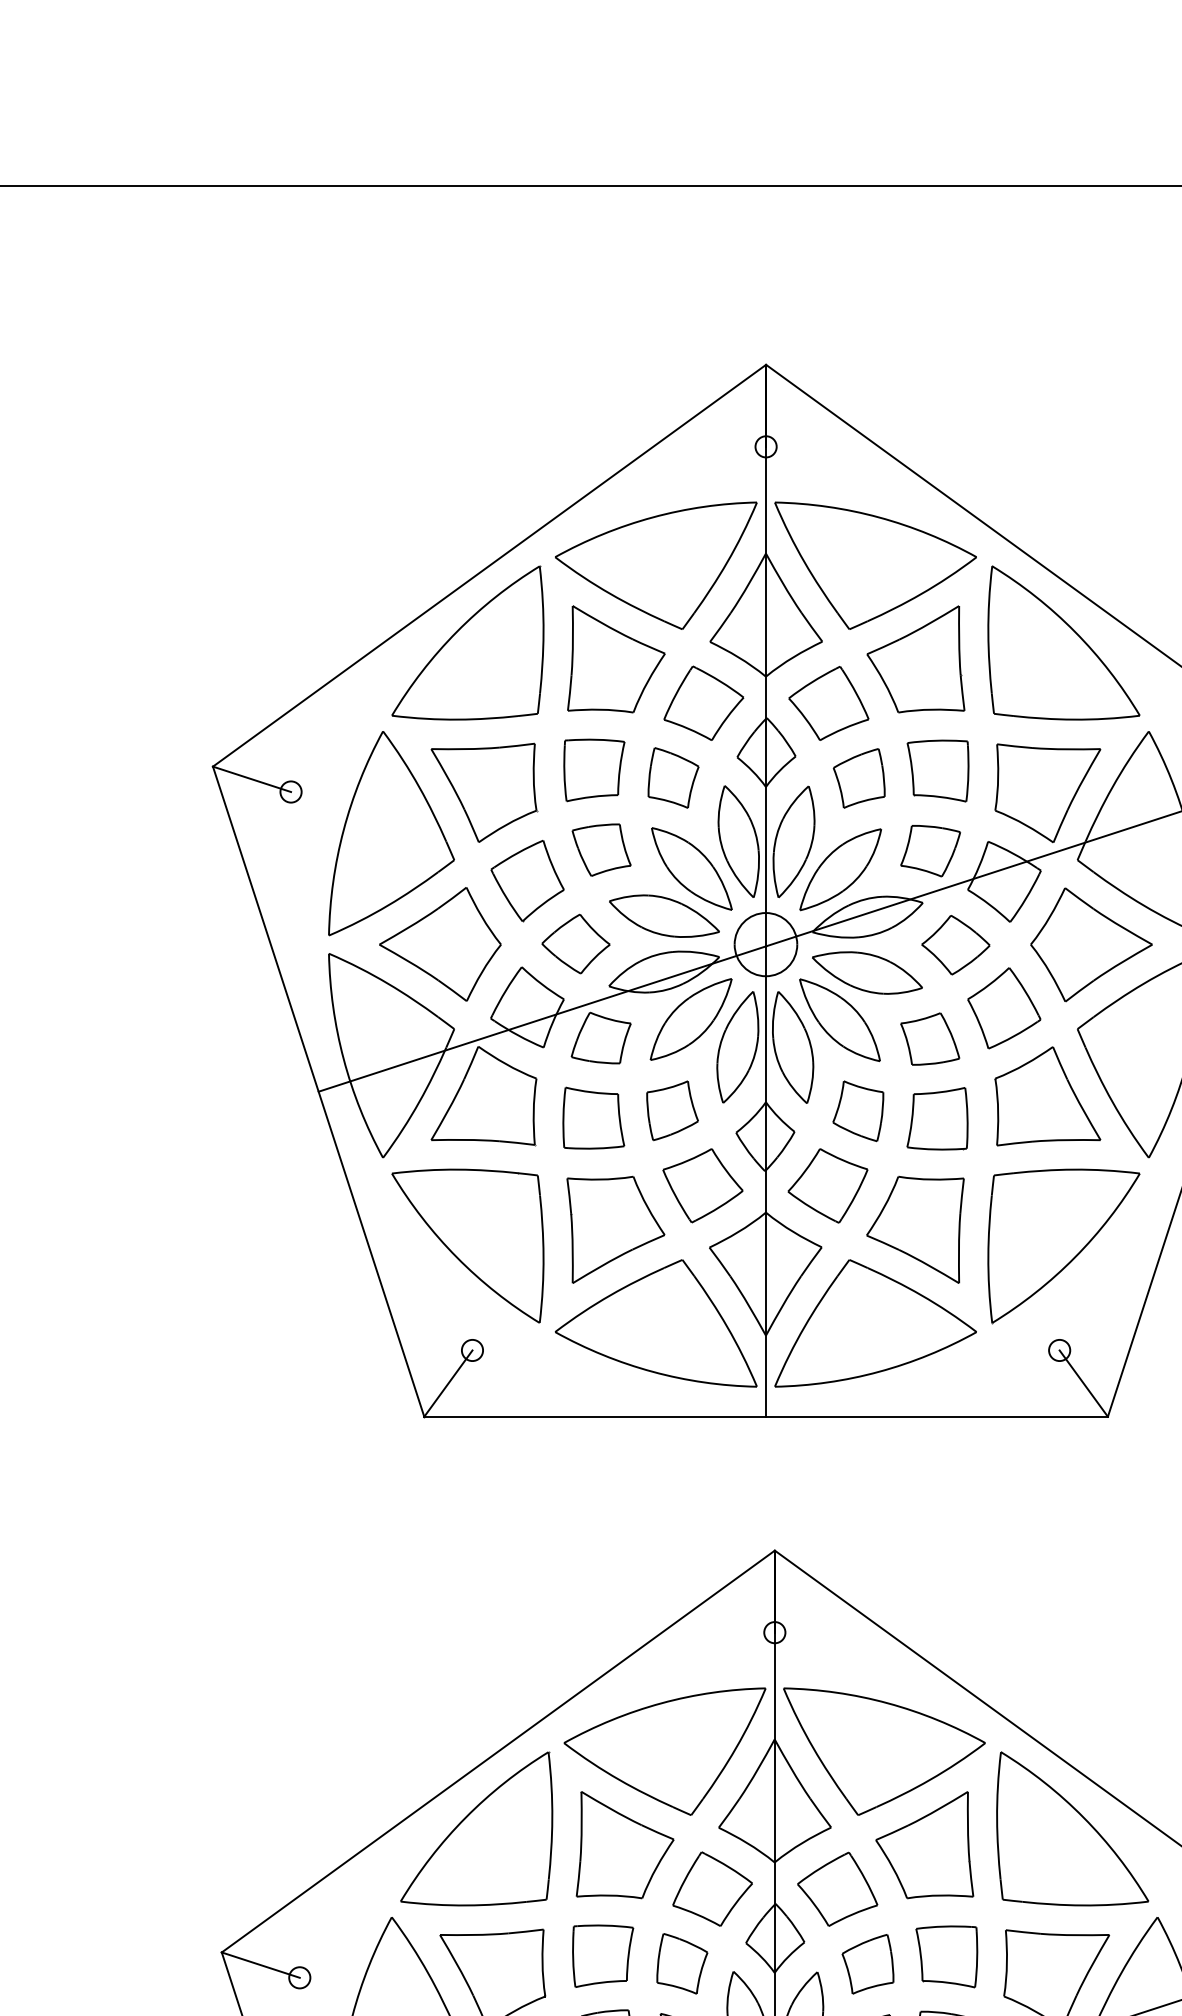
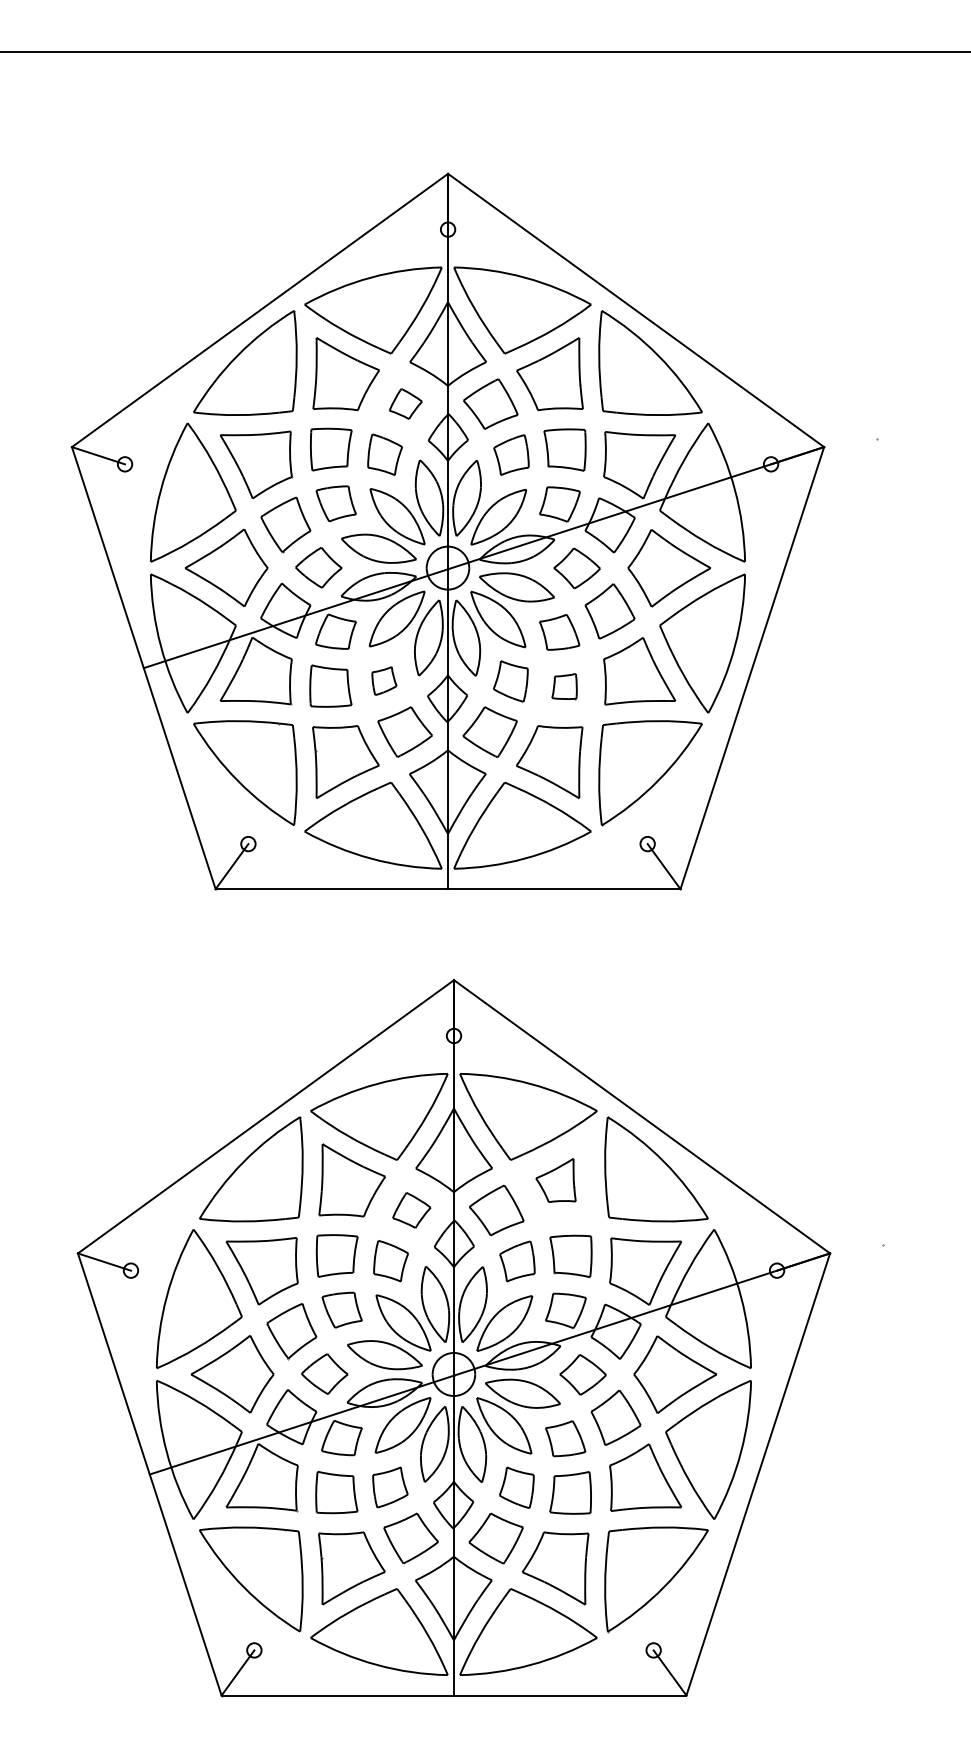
part: (703, 702) -> (405, 403), size x0.6
part: (672, 1109) -> (384, 680), size x0.7
part: (937, 1118) -> (564, 686), size x0.6
part: (924, 1845) -> (555, 1180), size x0.6
part: (712, 1889) -> (411, 1210), size x0.7

